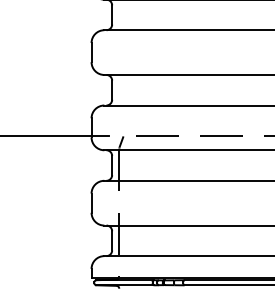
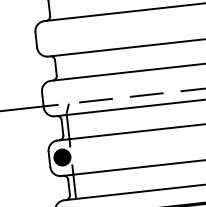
fill: (107, 202) -> (62, 157), added

